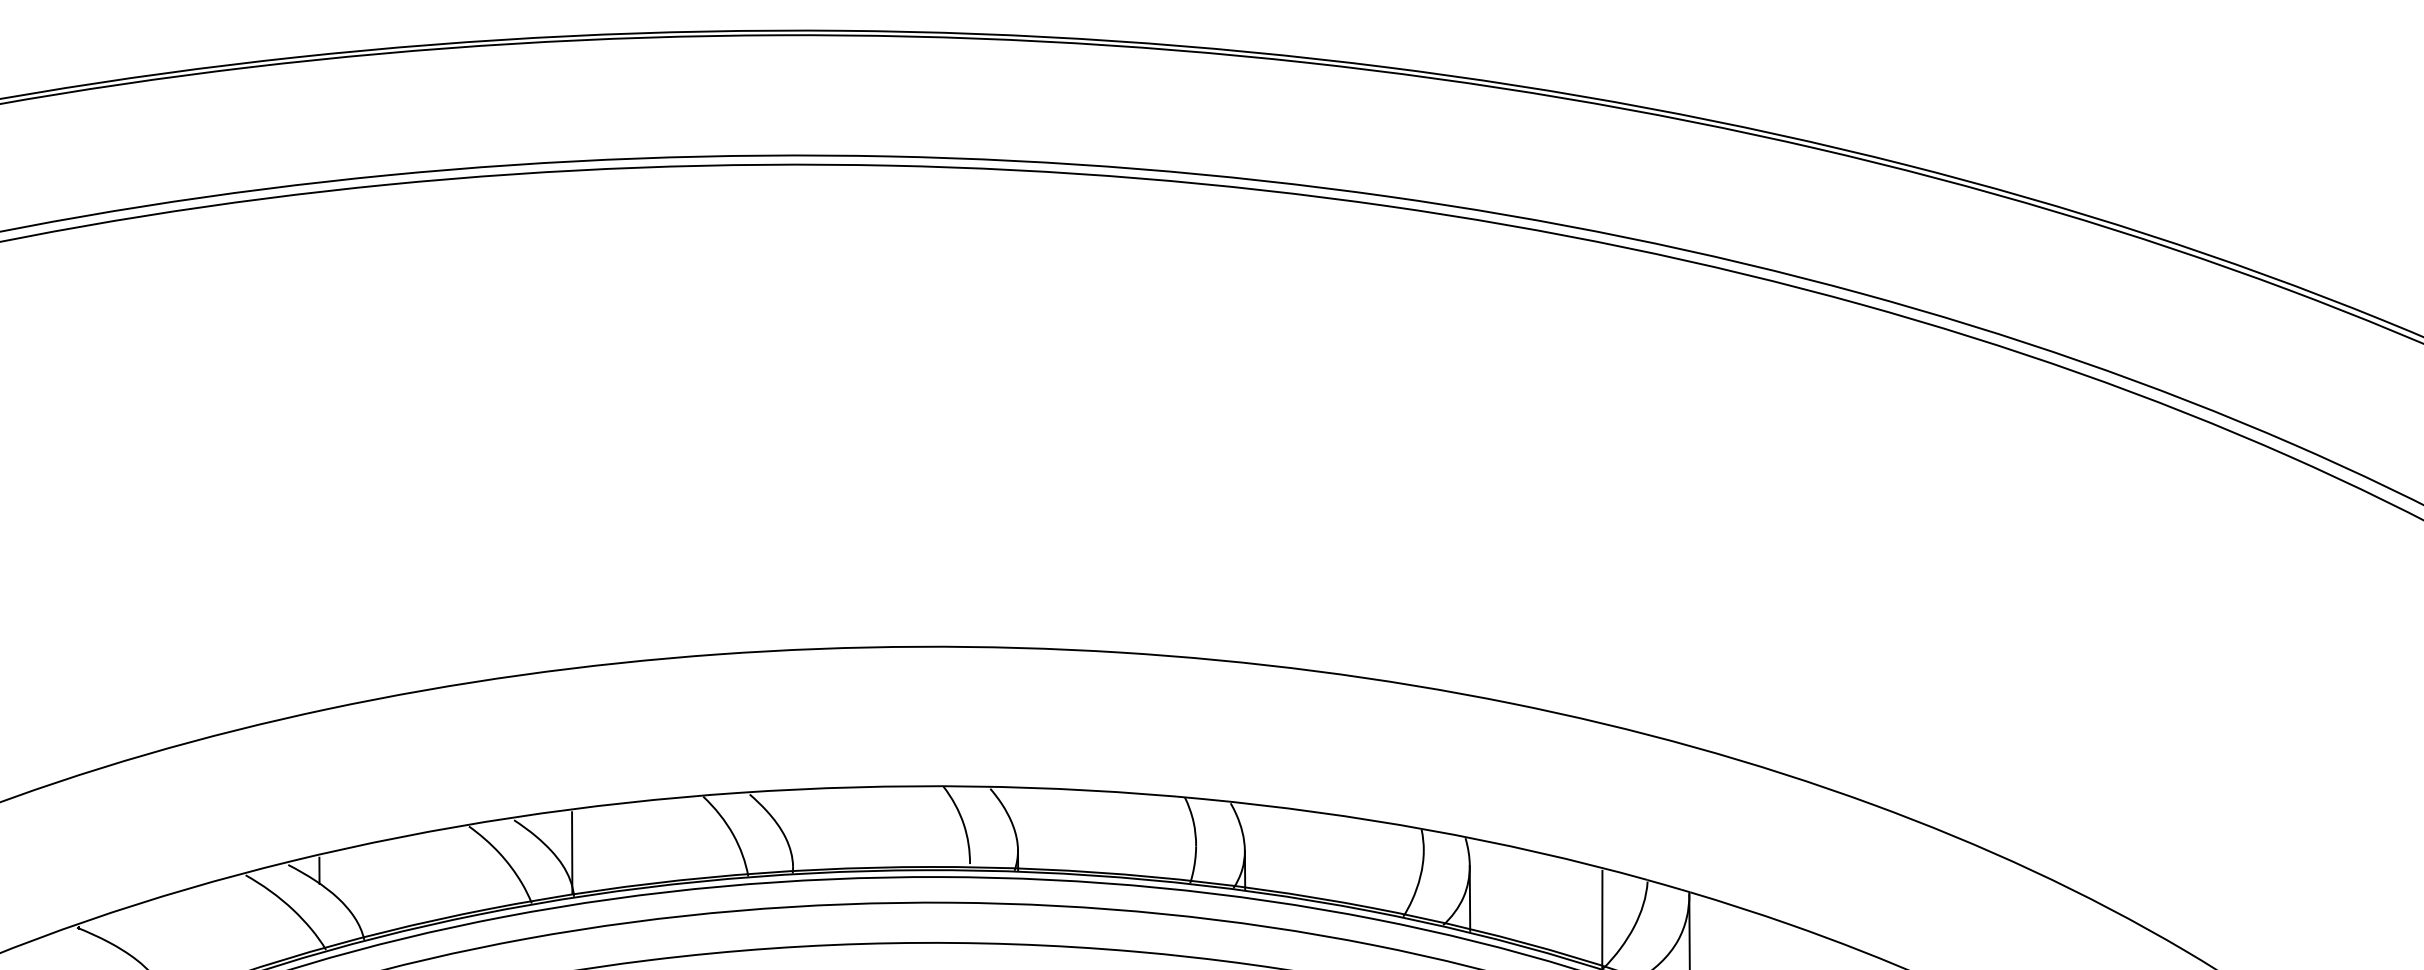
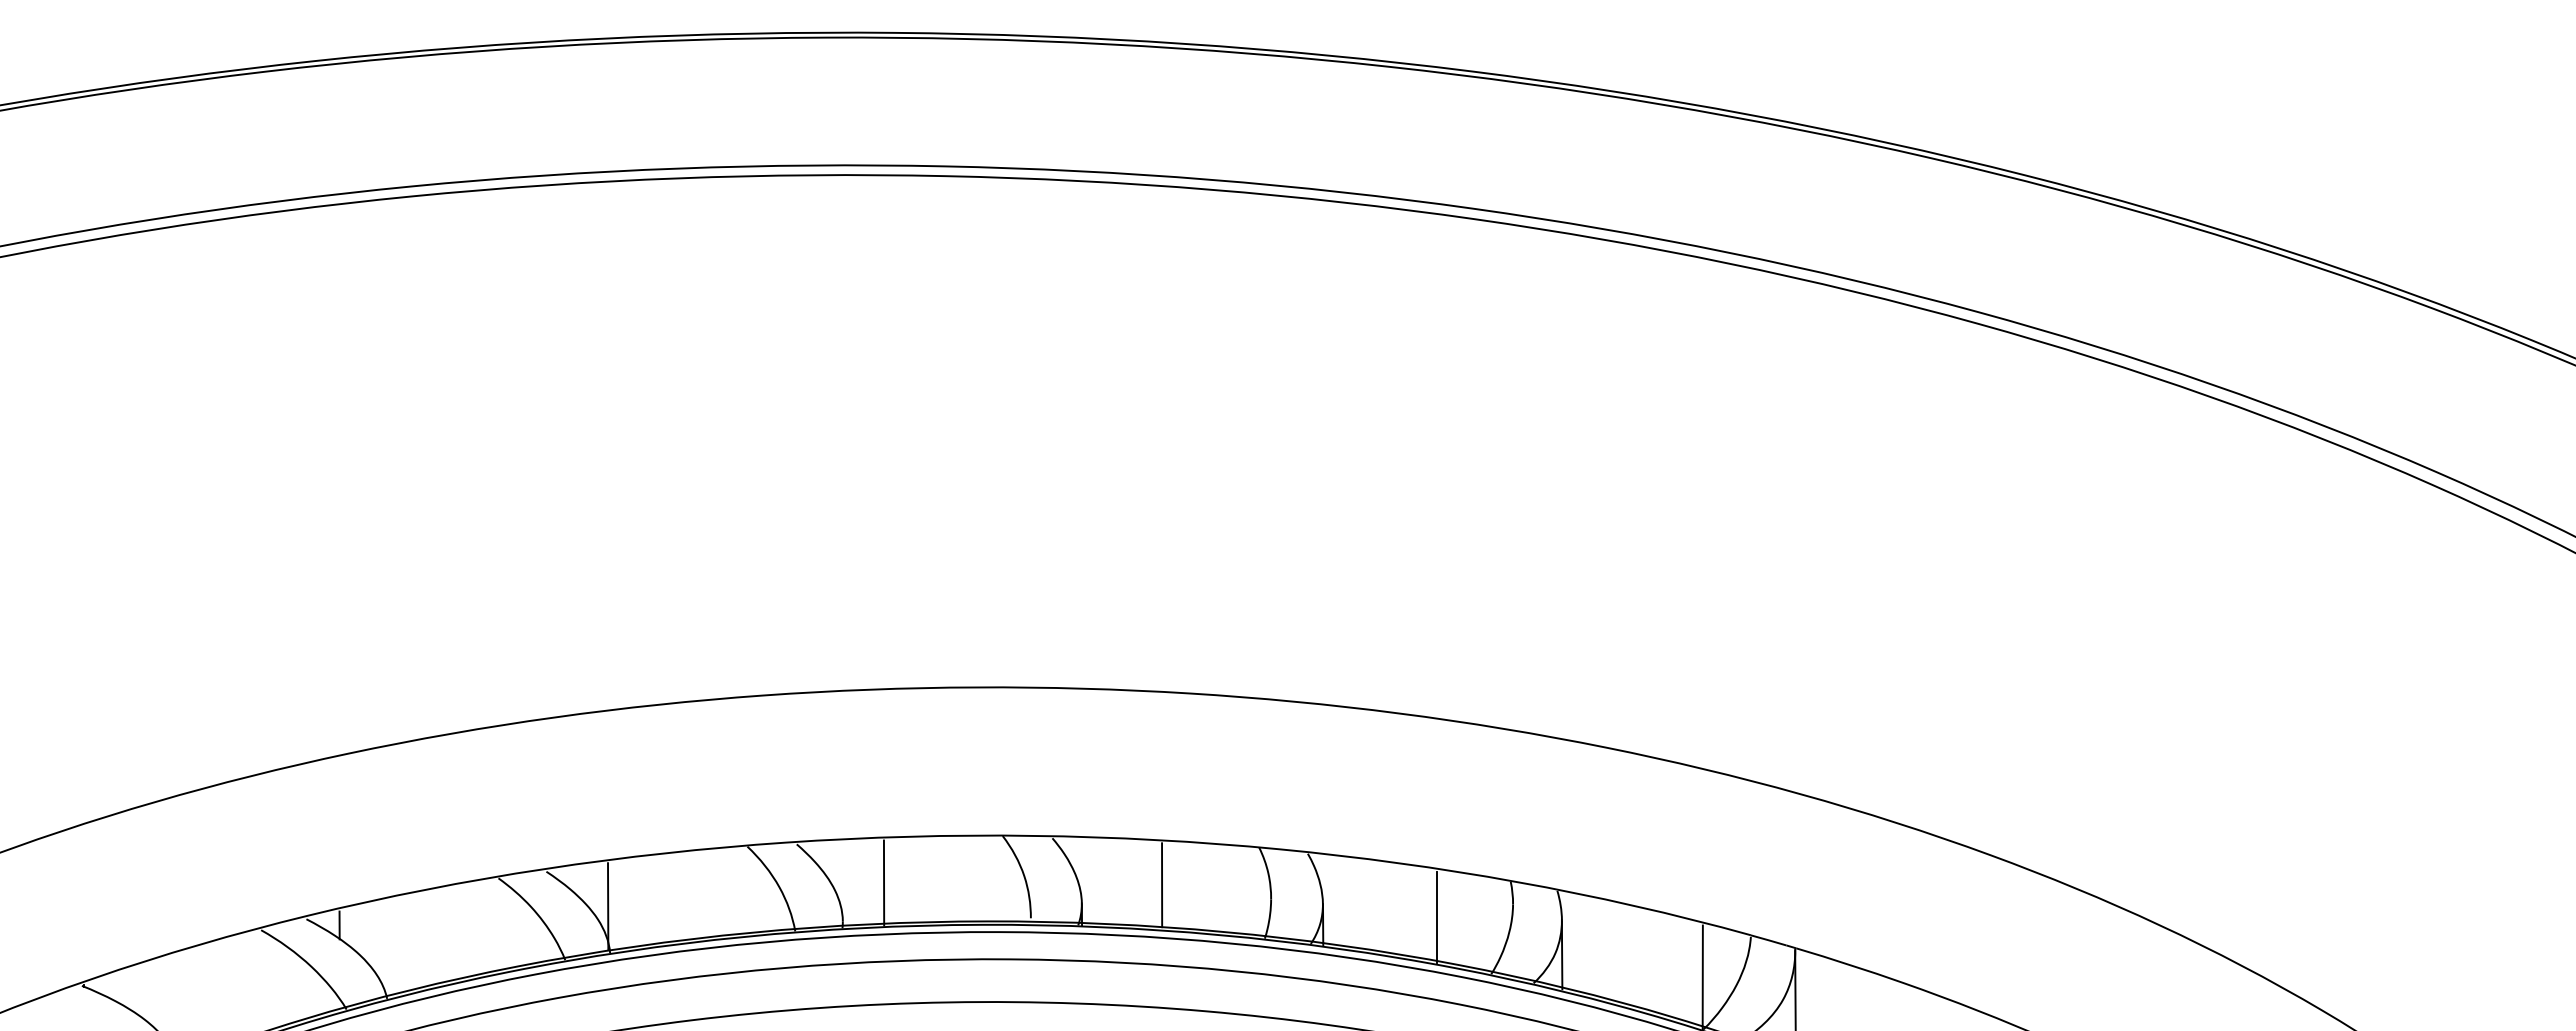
line: (831, 830) -> (883, 882), added
line: (1093, 833) -> (1162, 885), added
line: (1351, 862) -> (1436, 916), added

